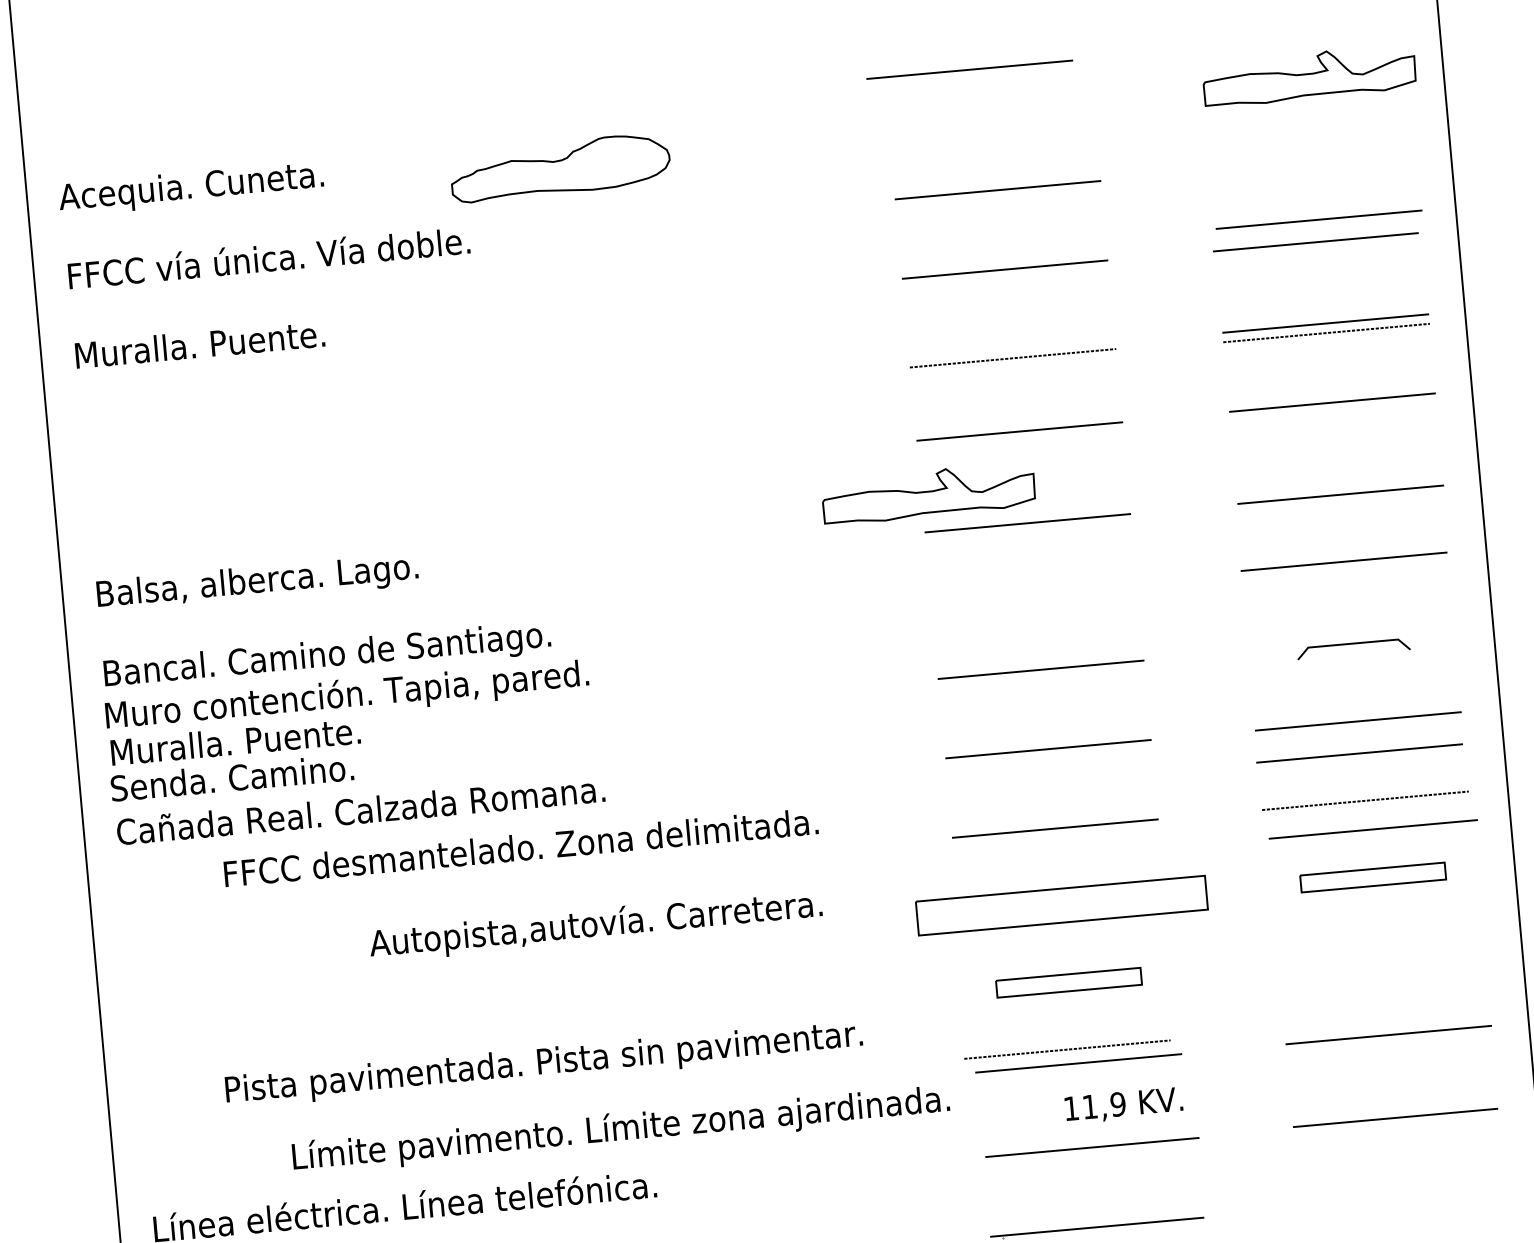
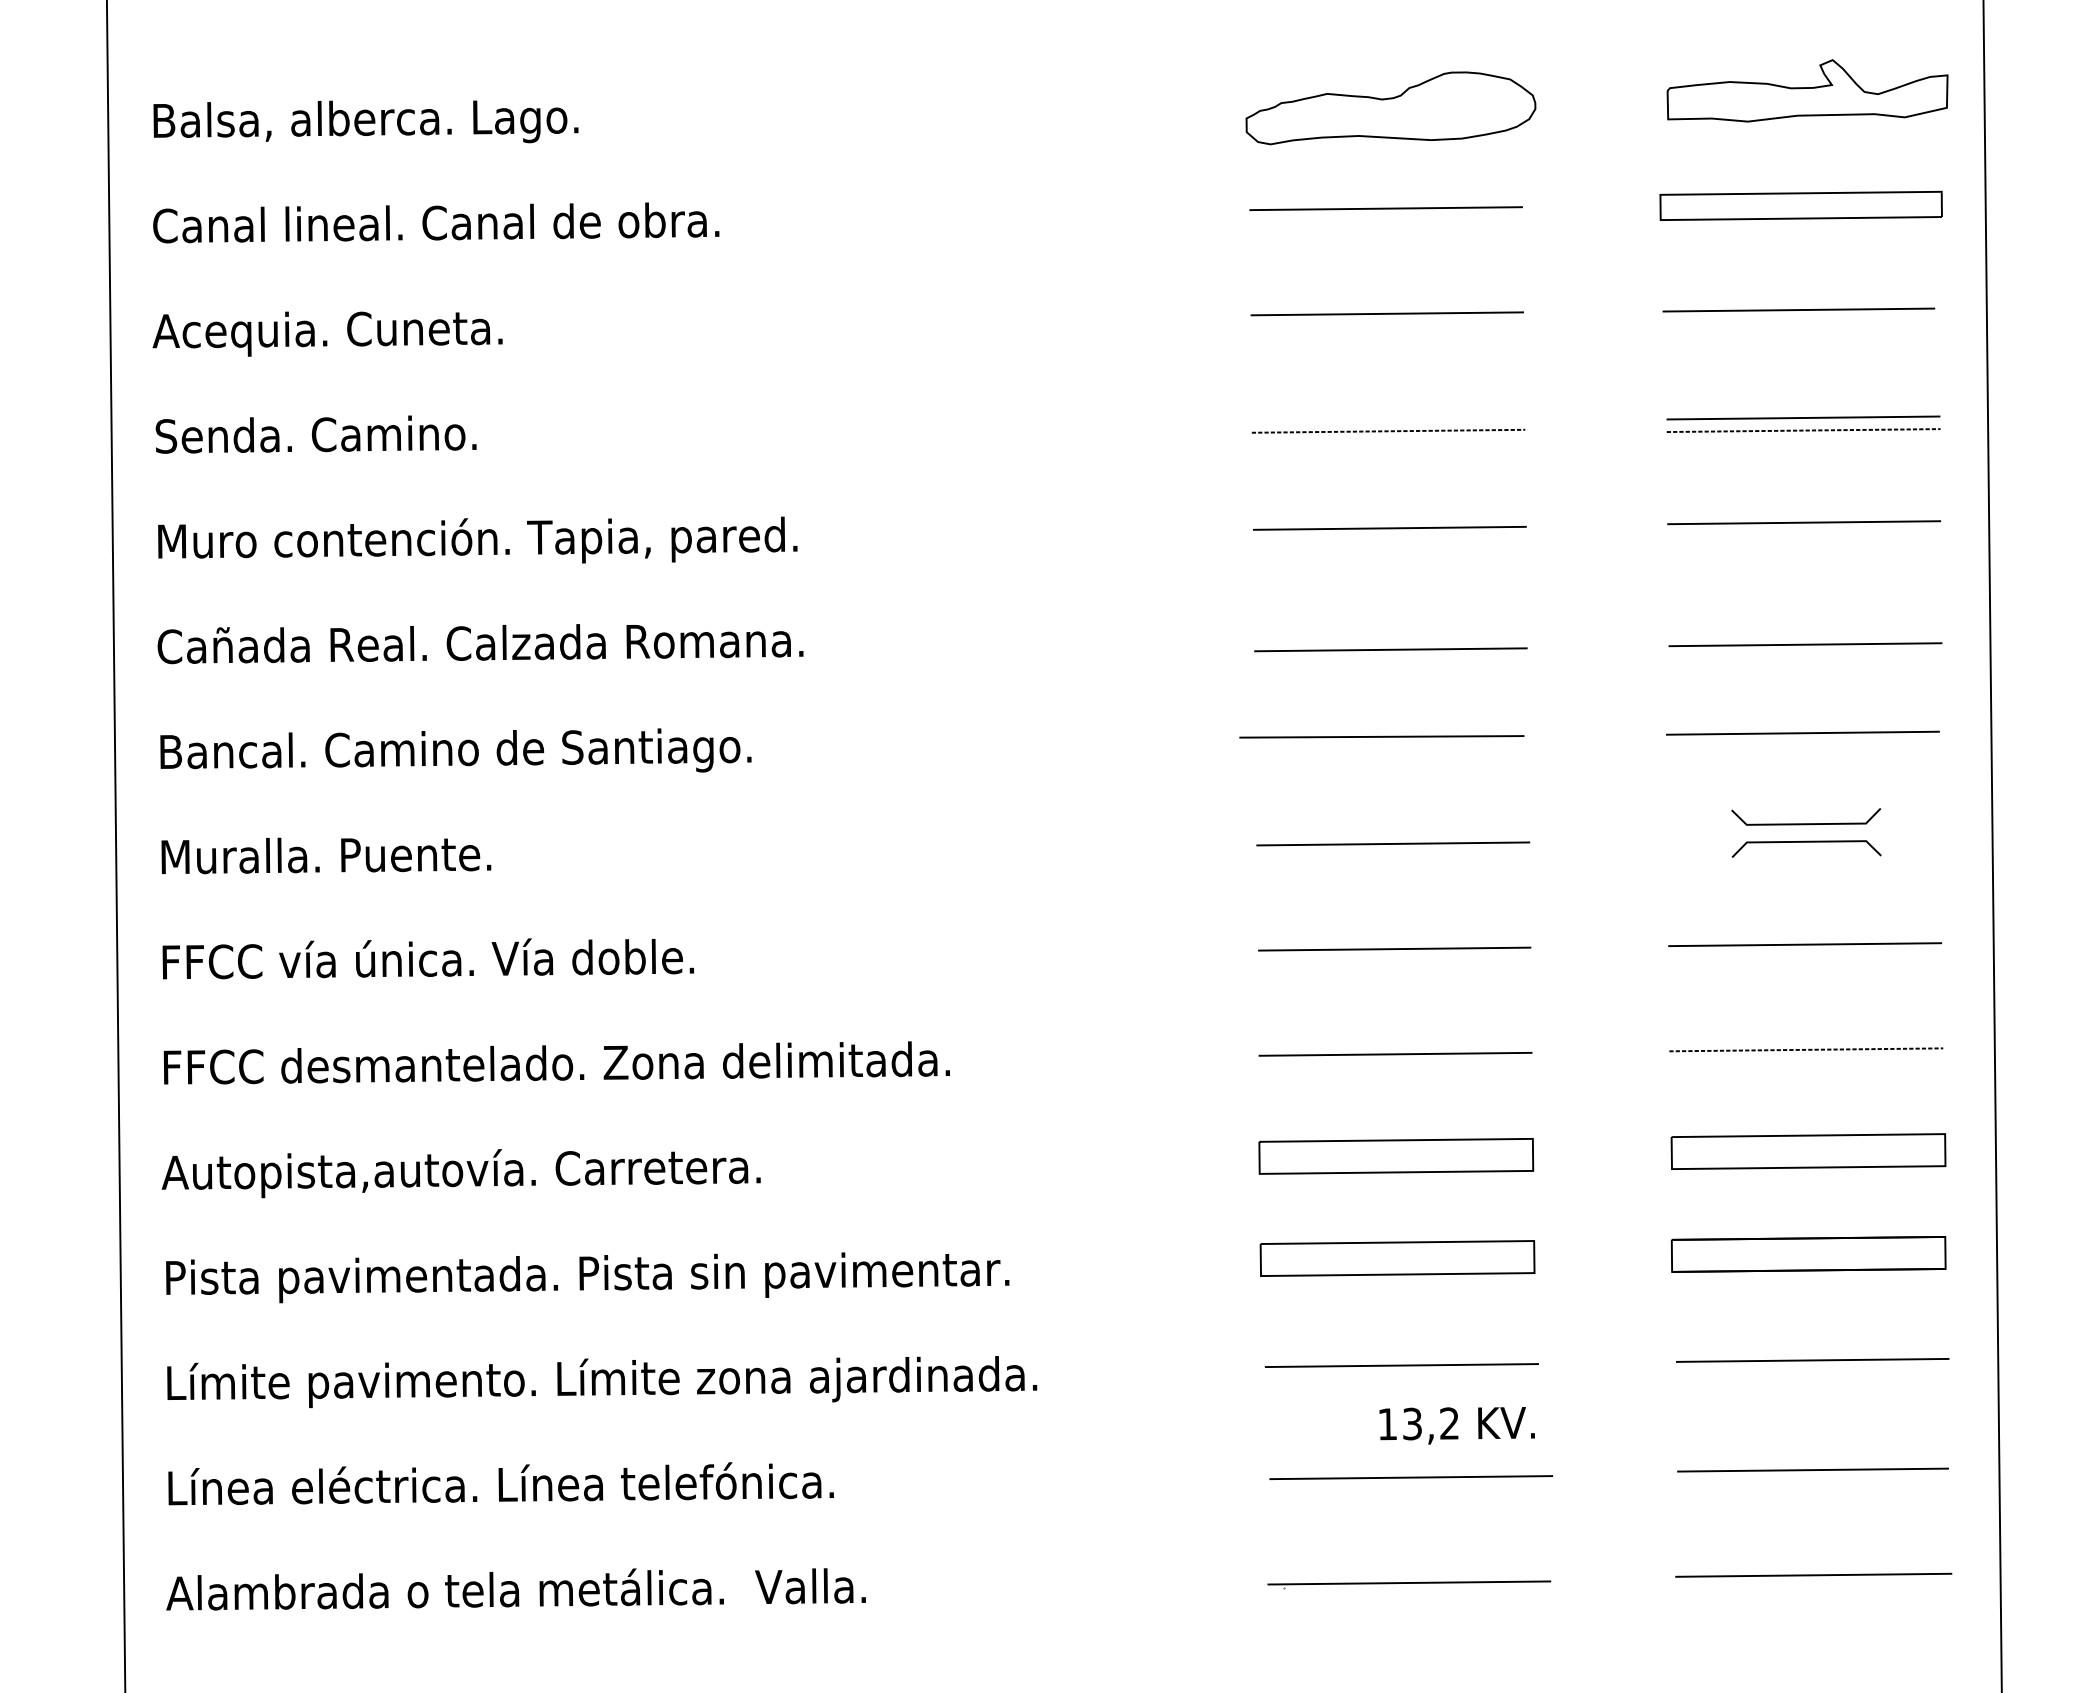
line: (969, 69) -> (1361, 47), removed
part: (1310, 163) -> (1800, 205), added
part: (560, 168) -> (1390, 108), moved
text: (220, 186) -> (364, 123), Acequia. Cuneta. -> Balsa, alberca. Lago.
line: (1319, 219) -> (1805, 280), removed
text: (281, 257) -> (436, 222), FFCC vía única. Vía doble. -> Canal lineal. Canal de obra.
text: (205, 347) -> (327, 333), Muralla. Puente. -> Acequia. Cuneta.
part: (928, 493) -> (1263, 600), removed
text: (339, 574) -> (480, 646), Balsa, alberca. Lago. -> Cañada Real. Calzada Romana.
line: (1025, 589) -> (1381, 736), added
line: (1352, 629) -> (1806, 823), added
text: (346, 695) -> (477, 539), moved
line: (1359, 753) -> (1803, 986), removed
text: (231, 778) -> (315, 434), moved
text: (360, 810) -> (483, 958), Cañada Real. Calzada Romana. -> FFCC vía única. Vía doble.
line: (1373, 828) -> (1813, 1574), moved
text: (520, 847) -> (556, 1062), moved
part: (1373, 877) -> (1808, 1151), size x1.43
part: (1062, 905) -> (1396, 1156), size x0.71
text: (595, 926) -> (460, 1173), moved
part: (1379, 955) -> (1808, 1254), added
part: (1068, 982) -> (1397, 1258), size x1.43
line: (1067, 1049) -> (1388, 1345), removed
text: (543, 1064) -> (587, 1277), moved
text: (1104, 1105) -> (1431, 1423), 11,9 -> 13,2
text: (621, 1130) -> (602, 1382), moved

